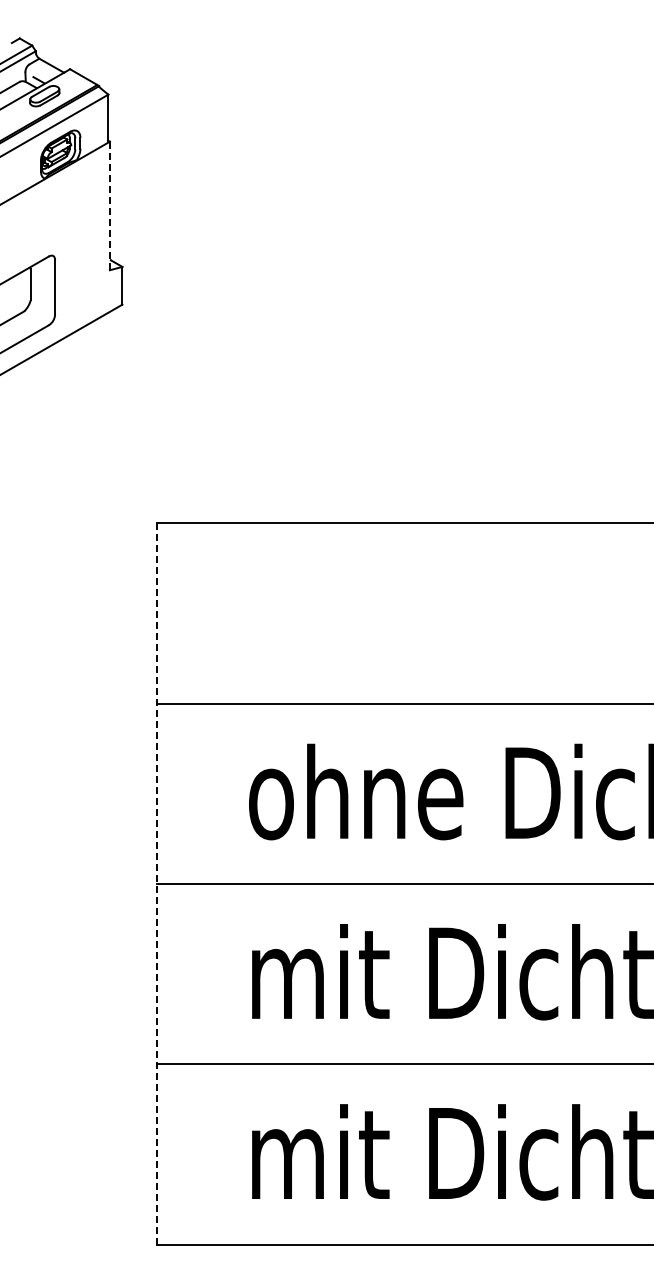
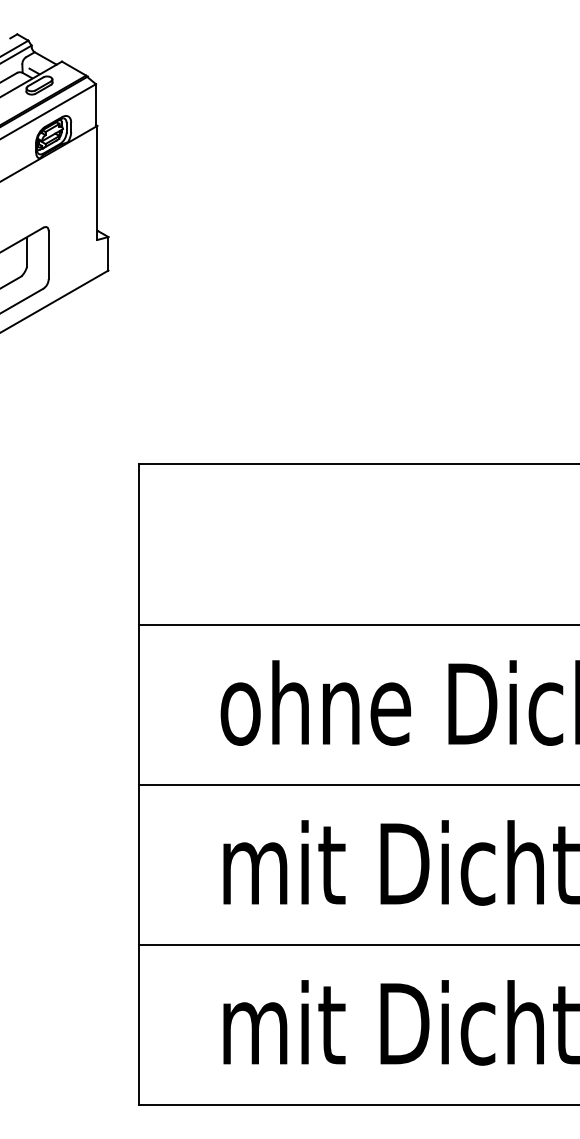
line: (109, 206) -> (96, 183), dashed -> solid
line: (157, 883) -> (139, 784), dashed -> solid

